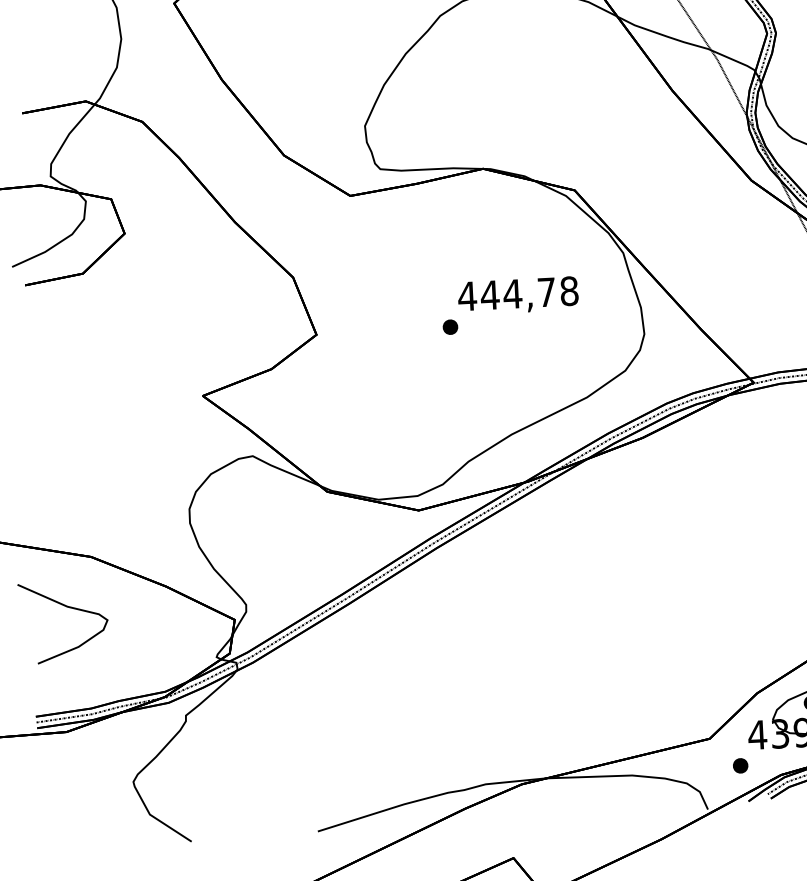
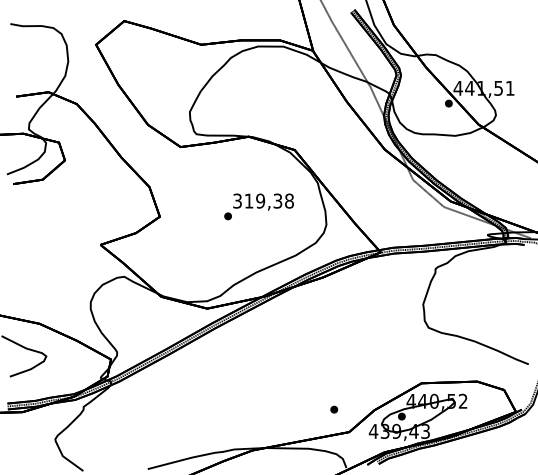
text: (506, 293) -> (257, 200), 444,78 -> 319,38
part: (741, 765) -> (334, 409), moved

